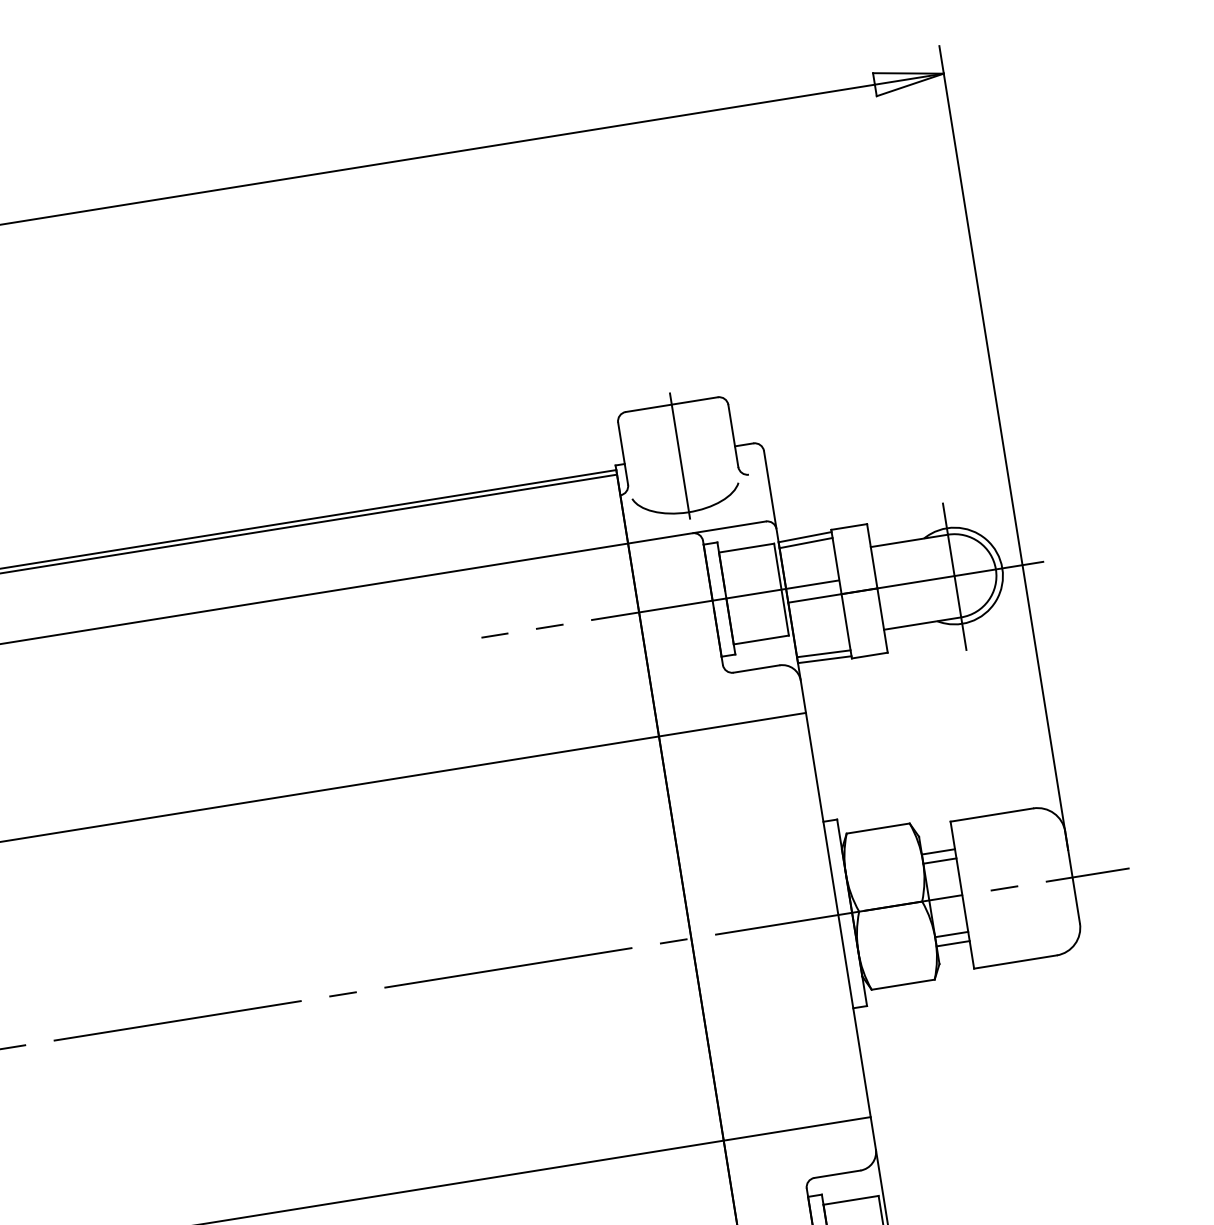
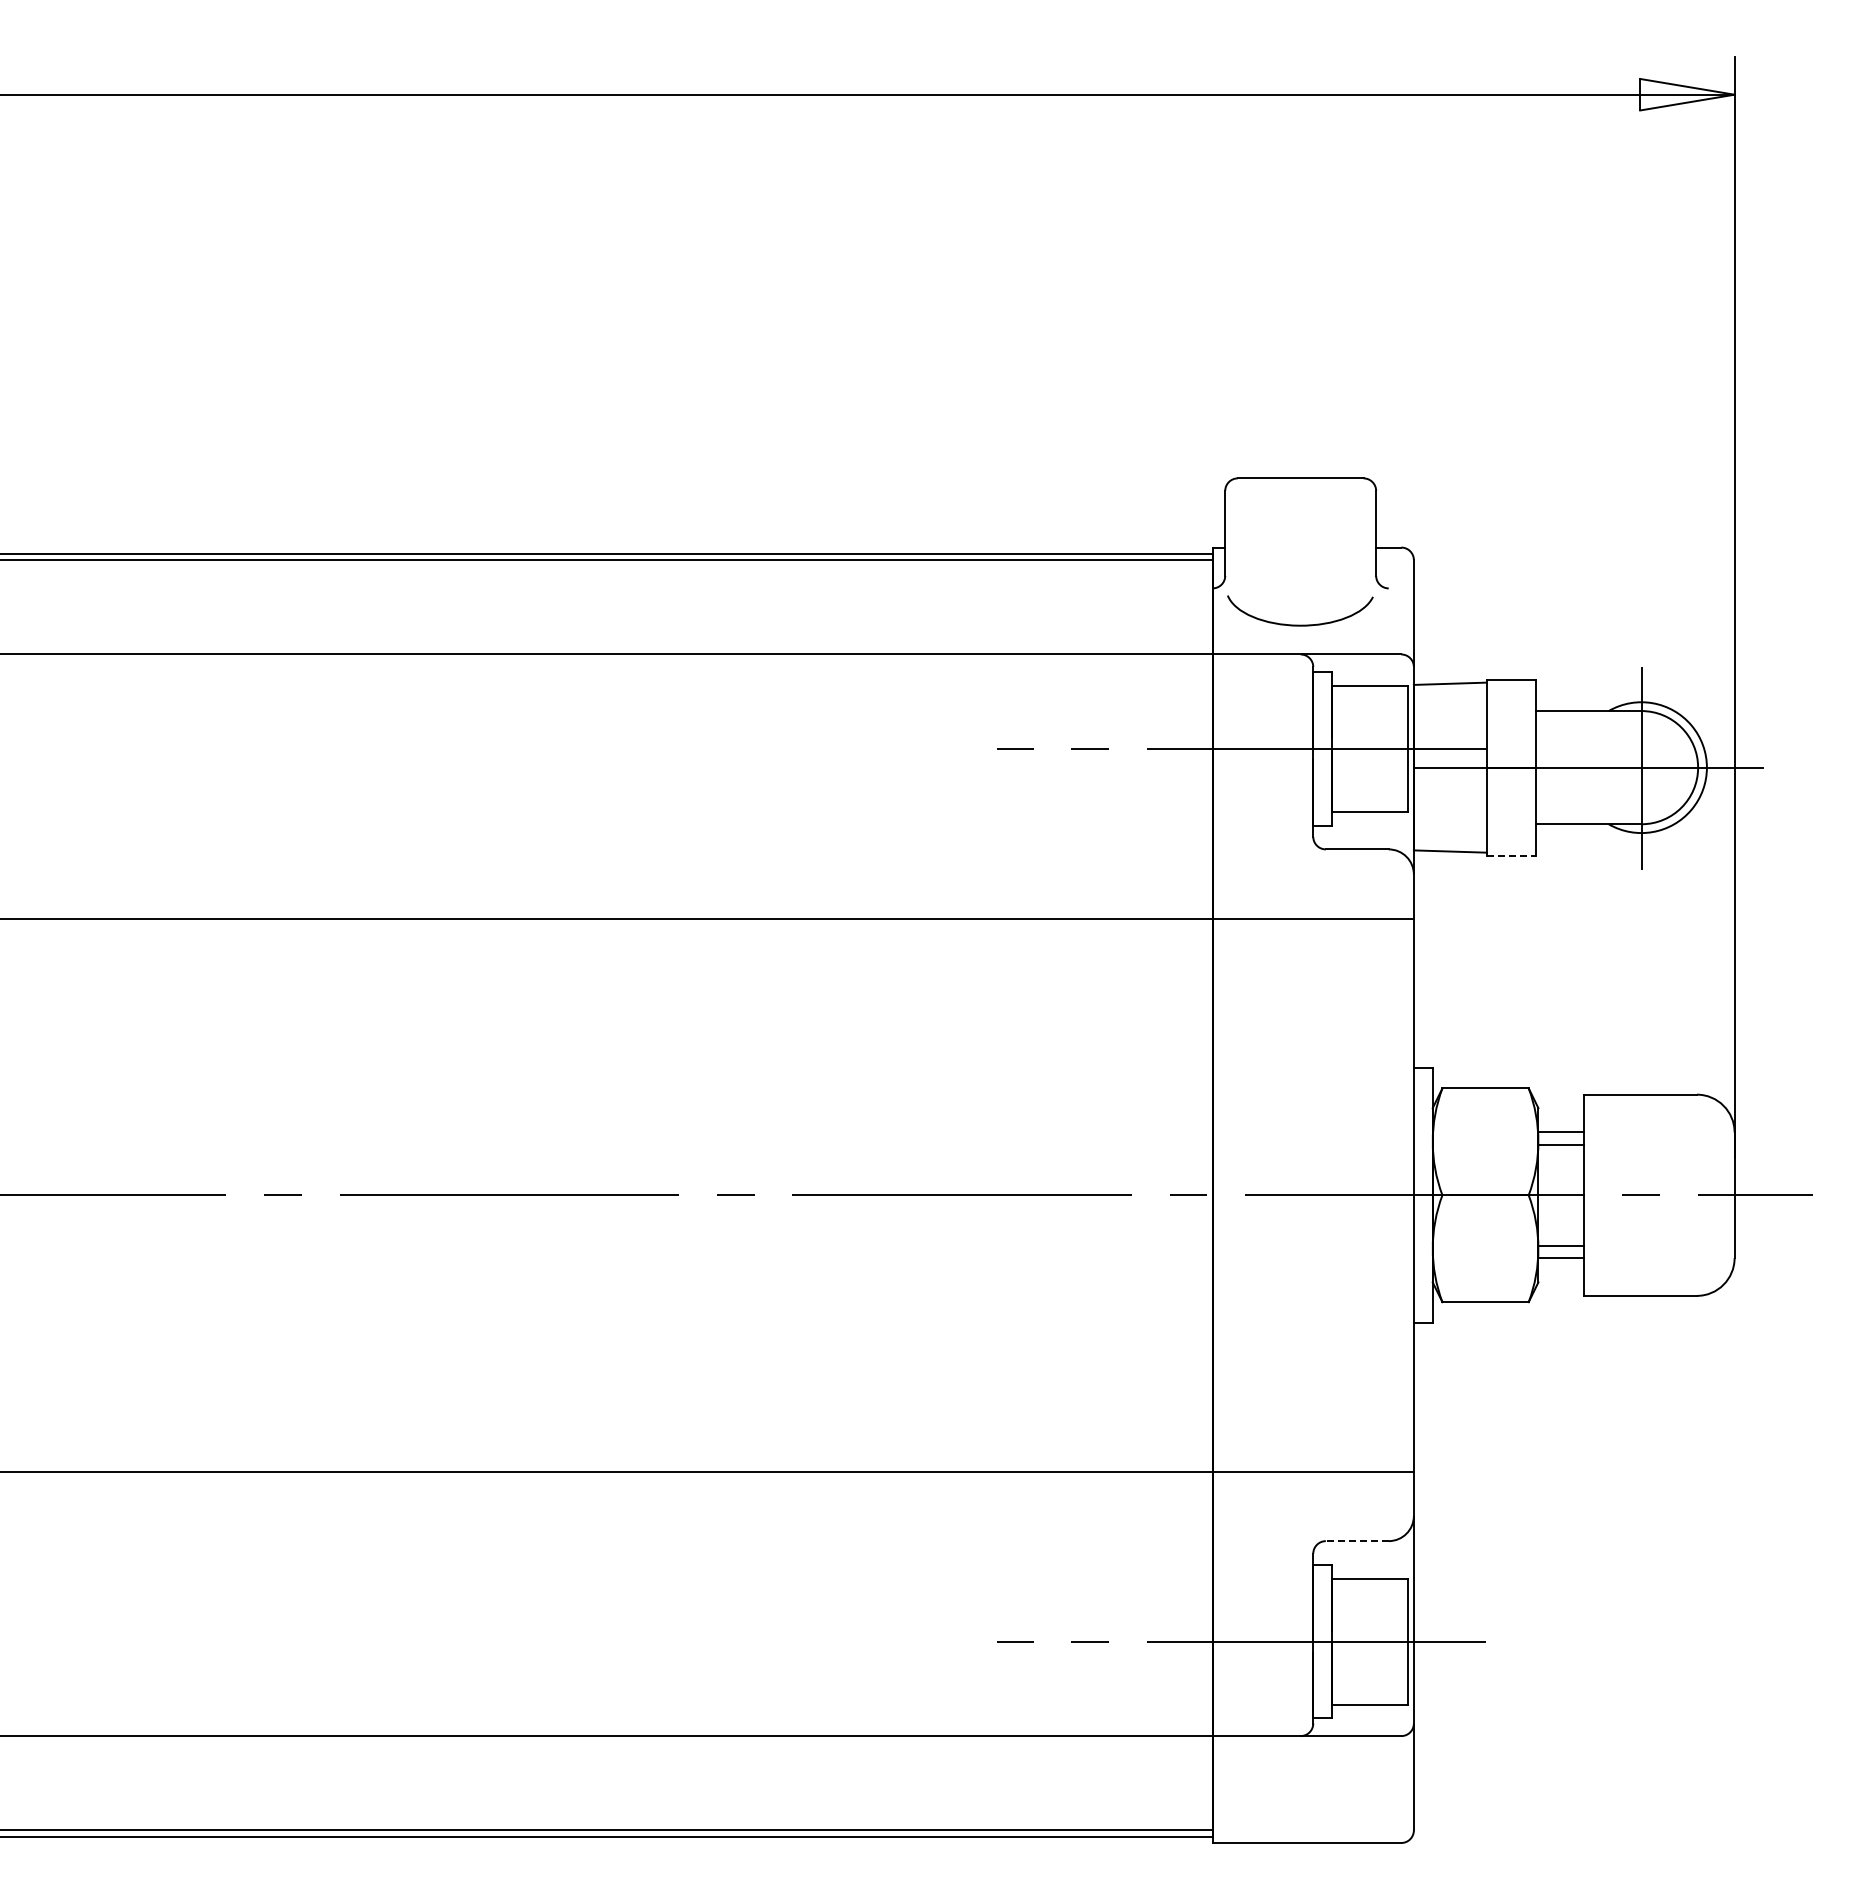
line: (679, 455) -> (1300, 548), removed
line: (805, 542) -> (1449, 691), removed
line: (823, 653) -> (1449, 843), removed
line: (869, 655) -> (1511, 855), solid -> dashed
line: (836, 1174) -> (1356, 1541), solid -> dashed

